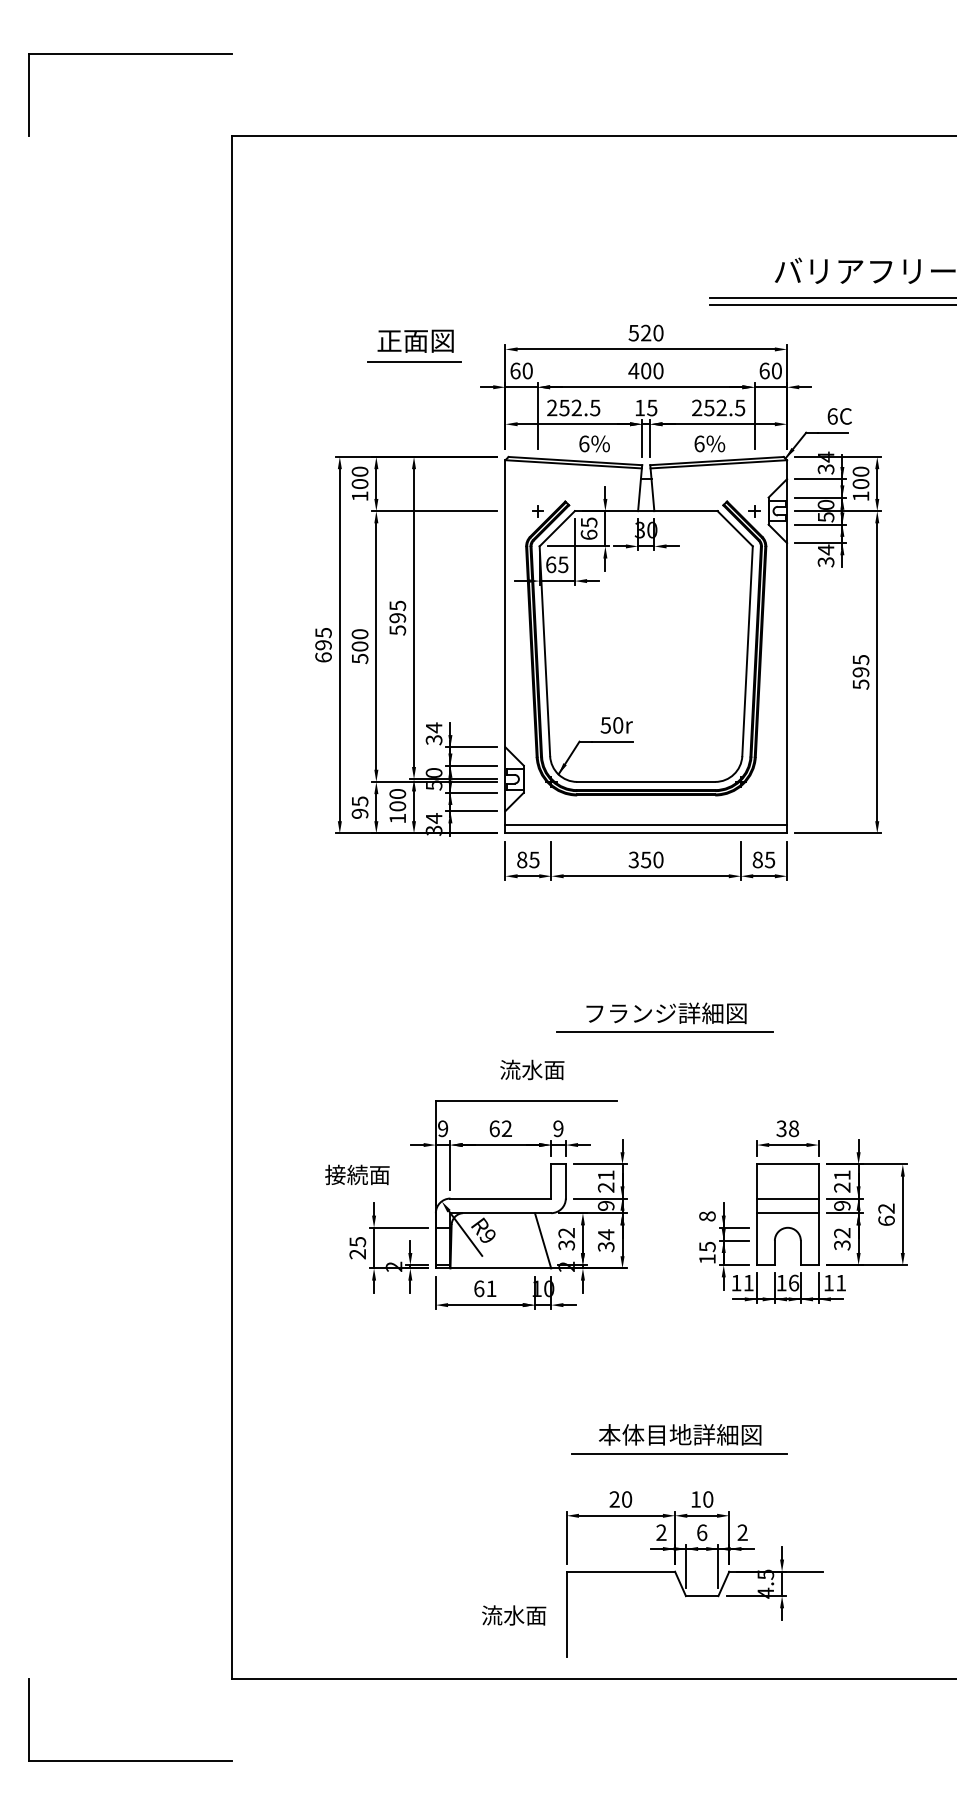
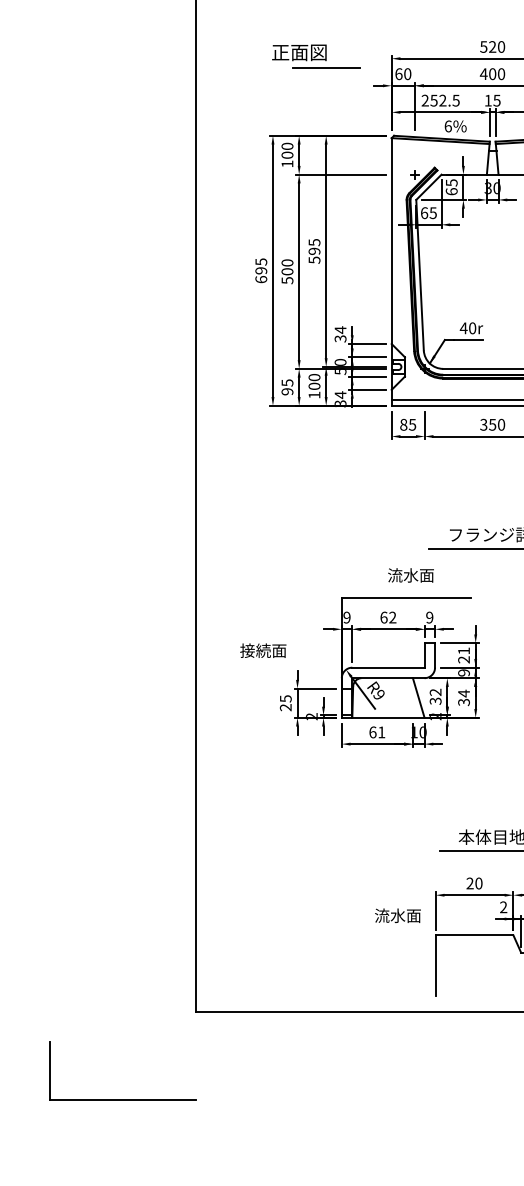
text: (415, 340) -> (299, 52), moved
text: (605, 725) -> (463, 328), 50r -> 40r
text: (357, 1174) -> (263, 650), moved
text: (514, 1615) -> (398, 915), moved
part: (130, 1760) -> (122, 1100), moved

